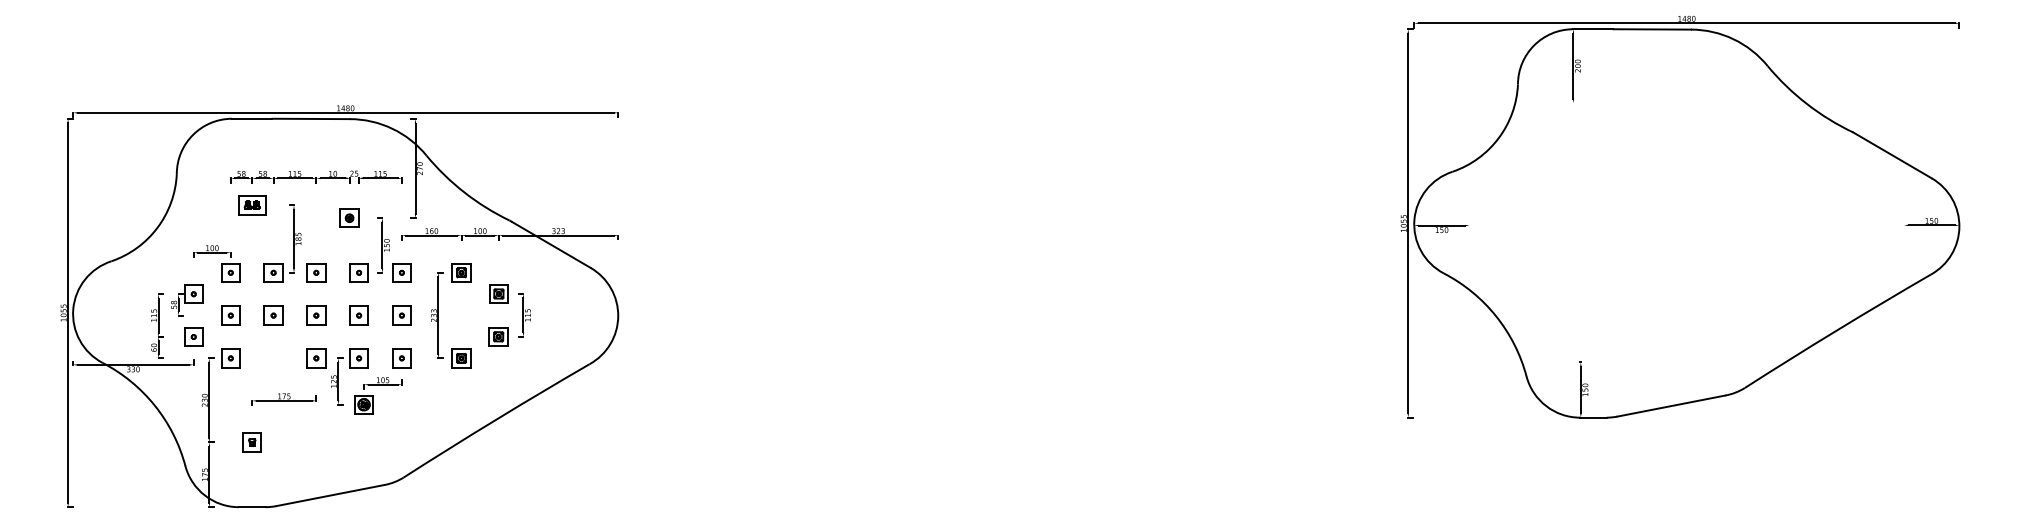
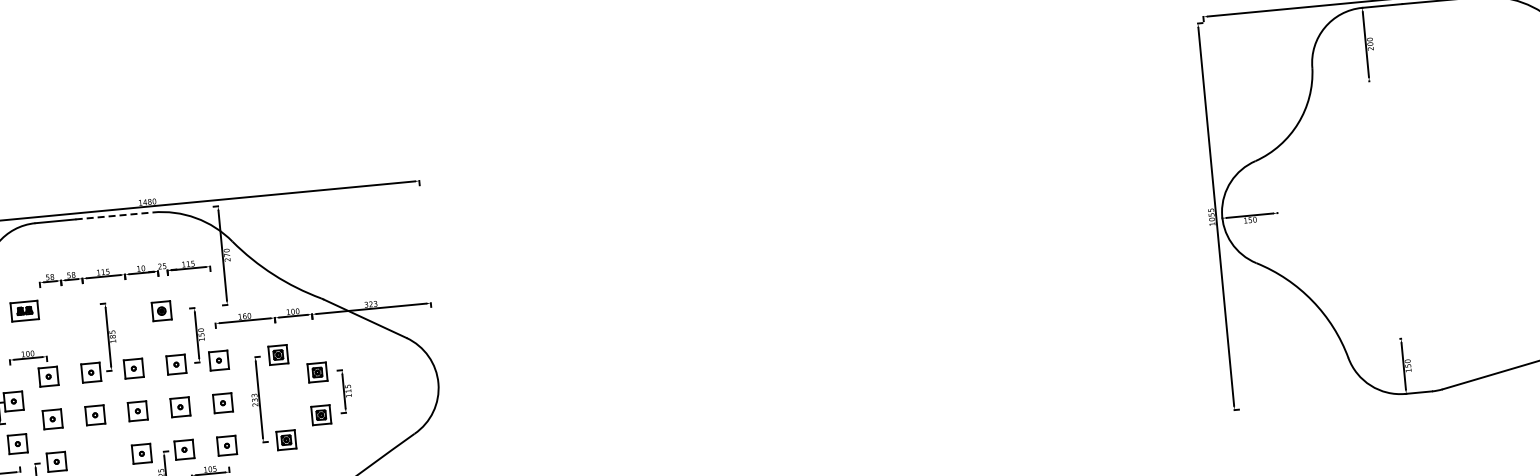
line: (311, 118) -> (114, 215), solid -> dashed
part: (252, 205) -> (25, 311), moved

